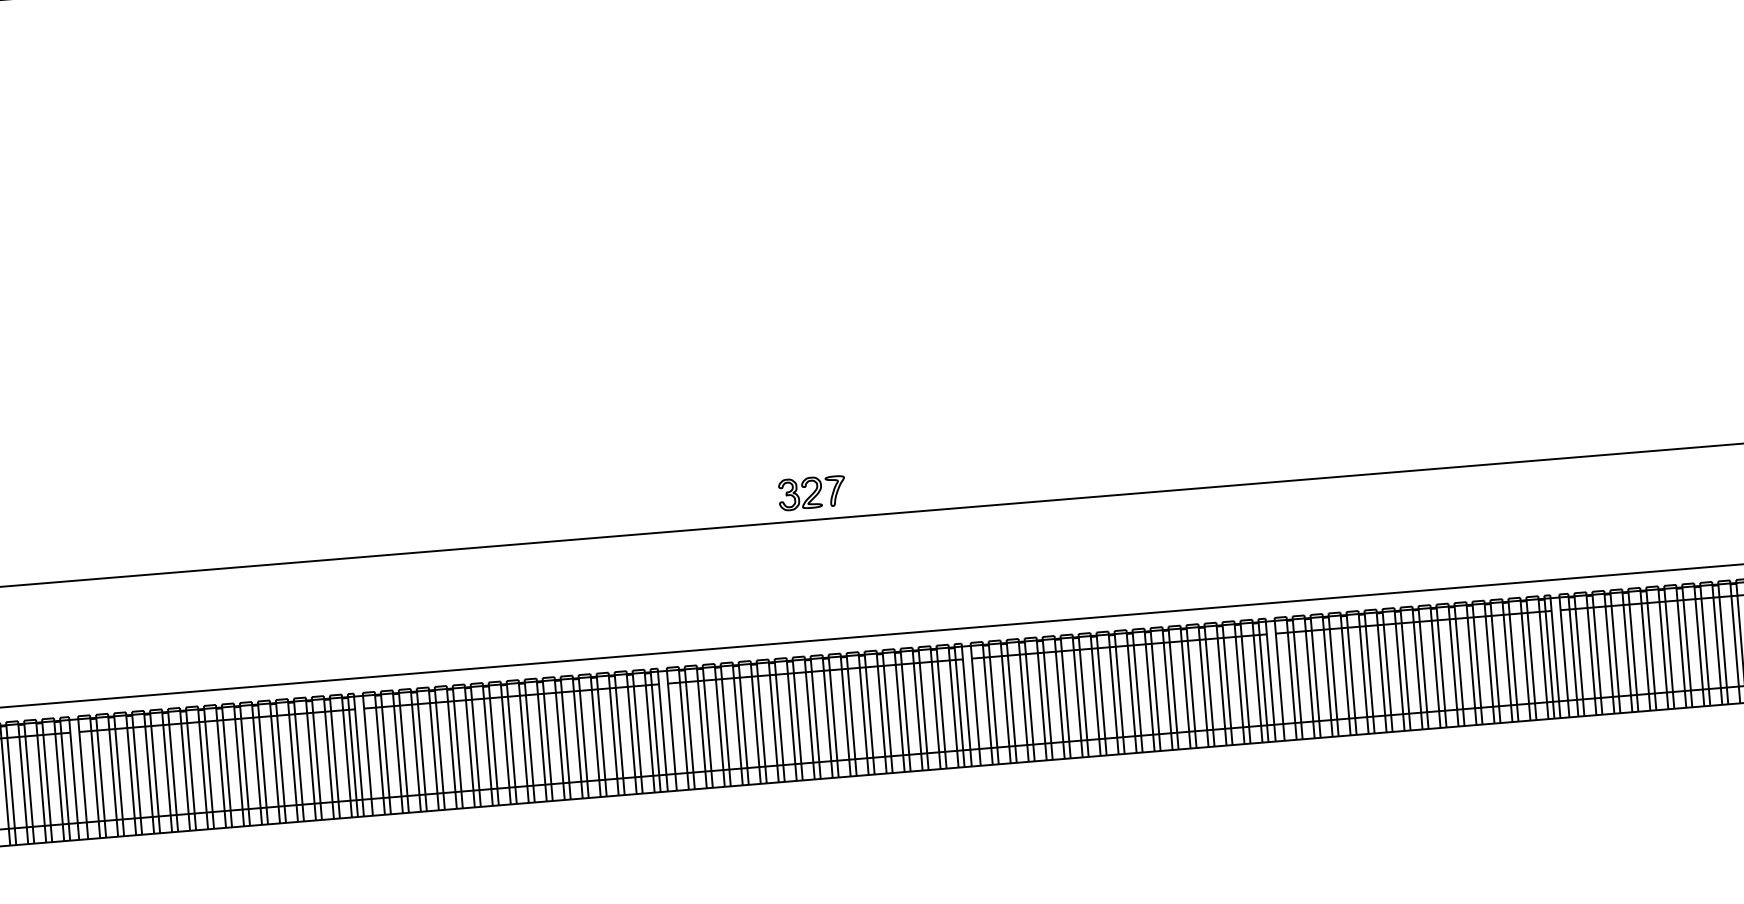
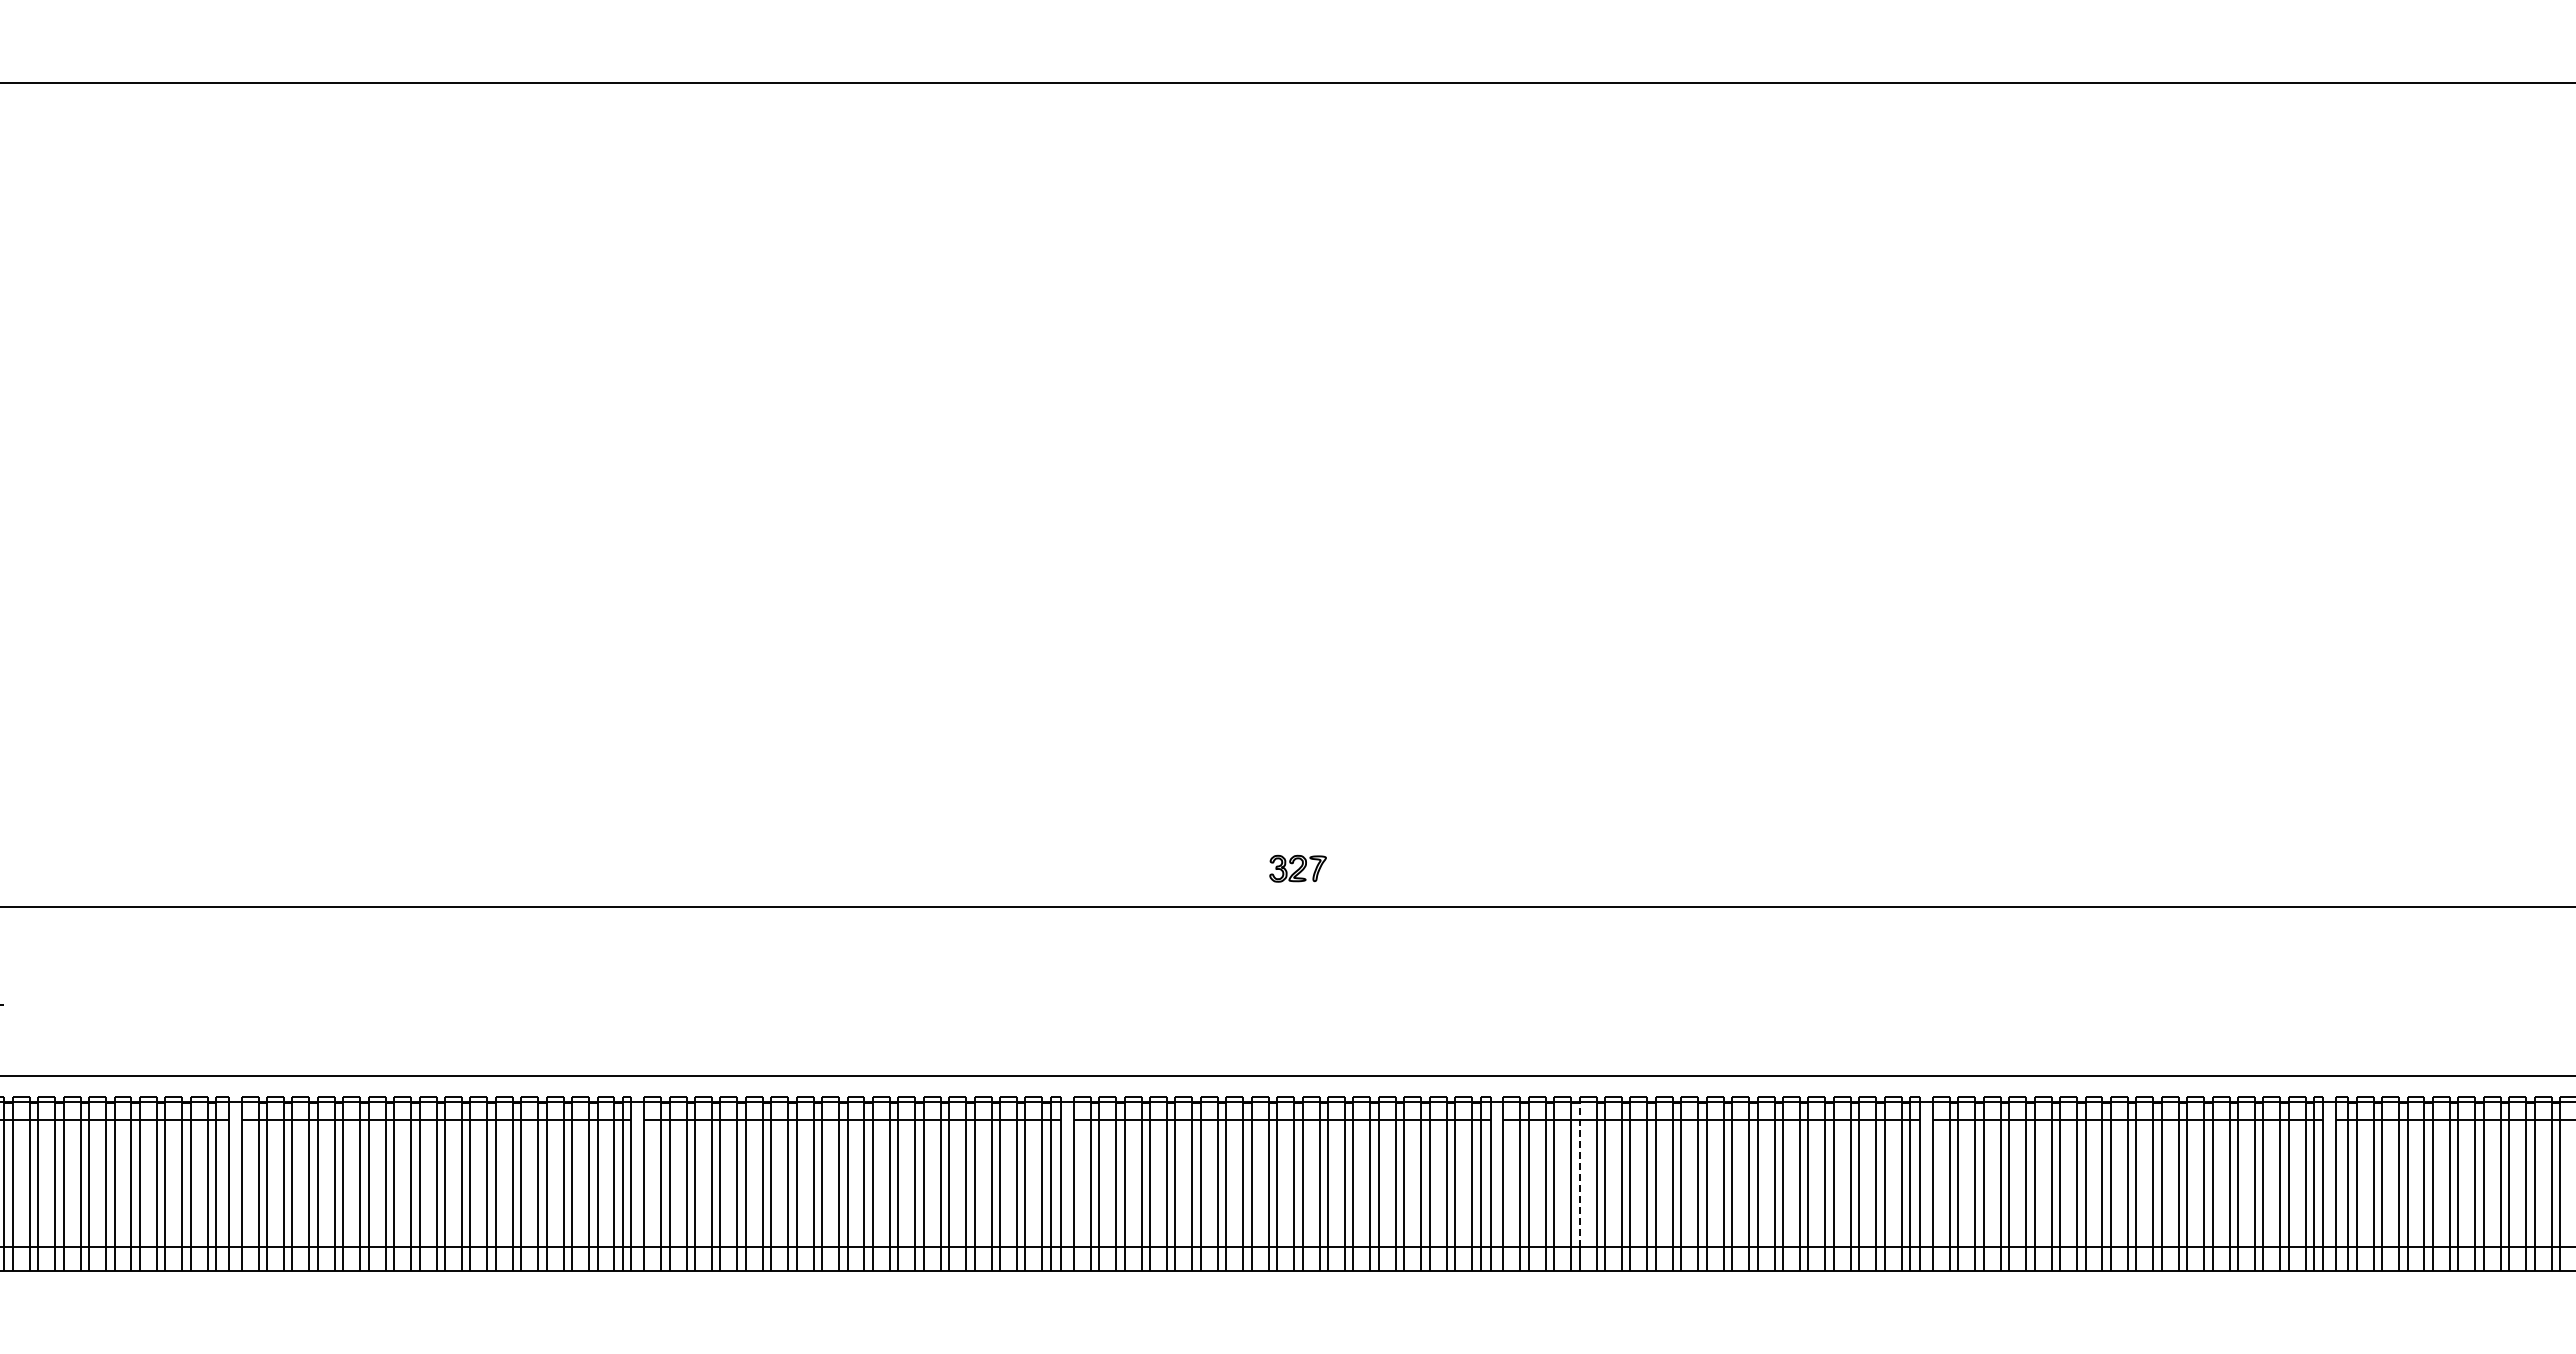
part: (811, 492) -> (1297, 868), size x0.6
line: (1028, 691) -> (1579, 1172), solid -> dashed

